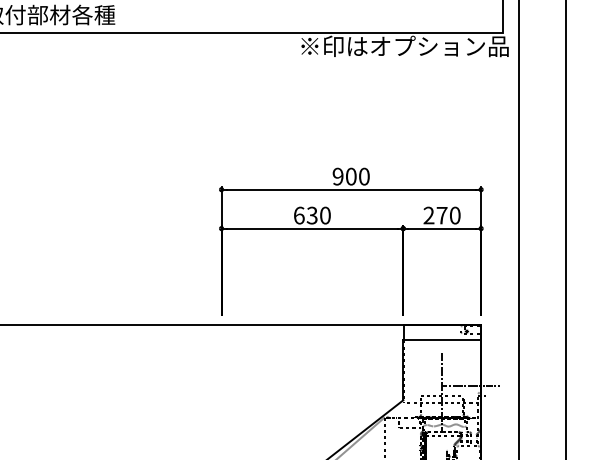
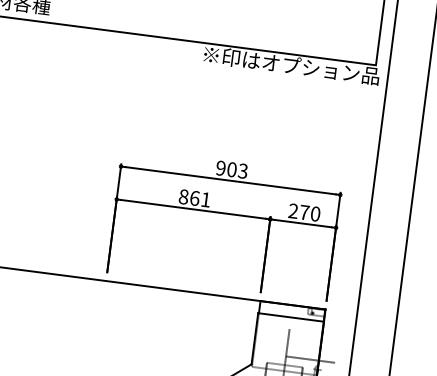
text: (363, 176) -> (242, 170), 900 -> 903
text: (311, 215) -> (194, 198), 630 -> 861

